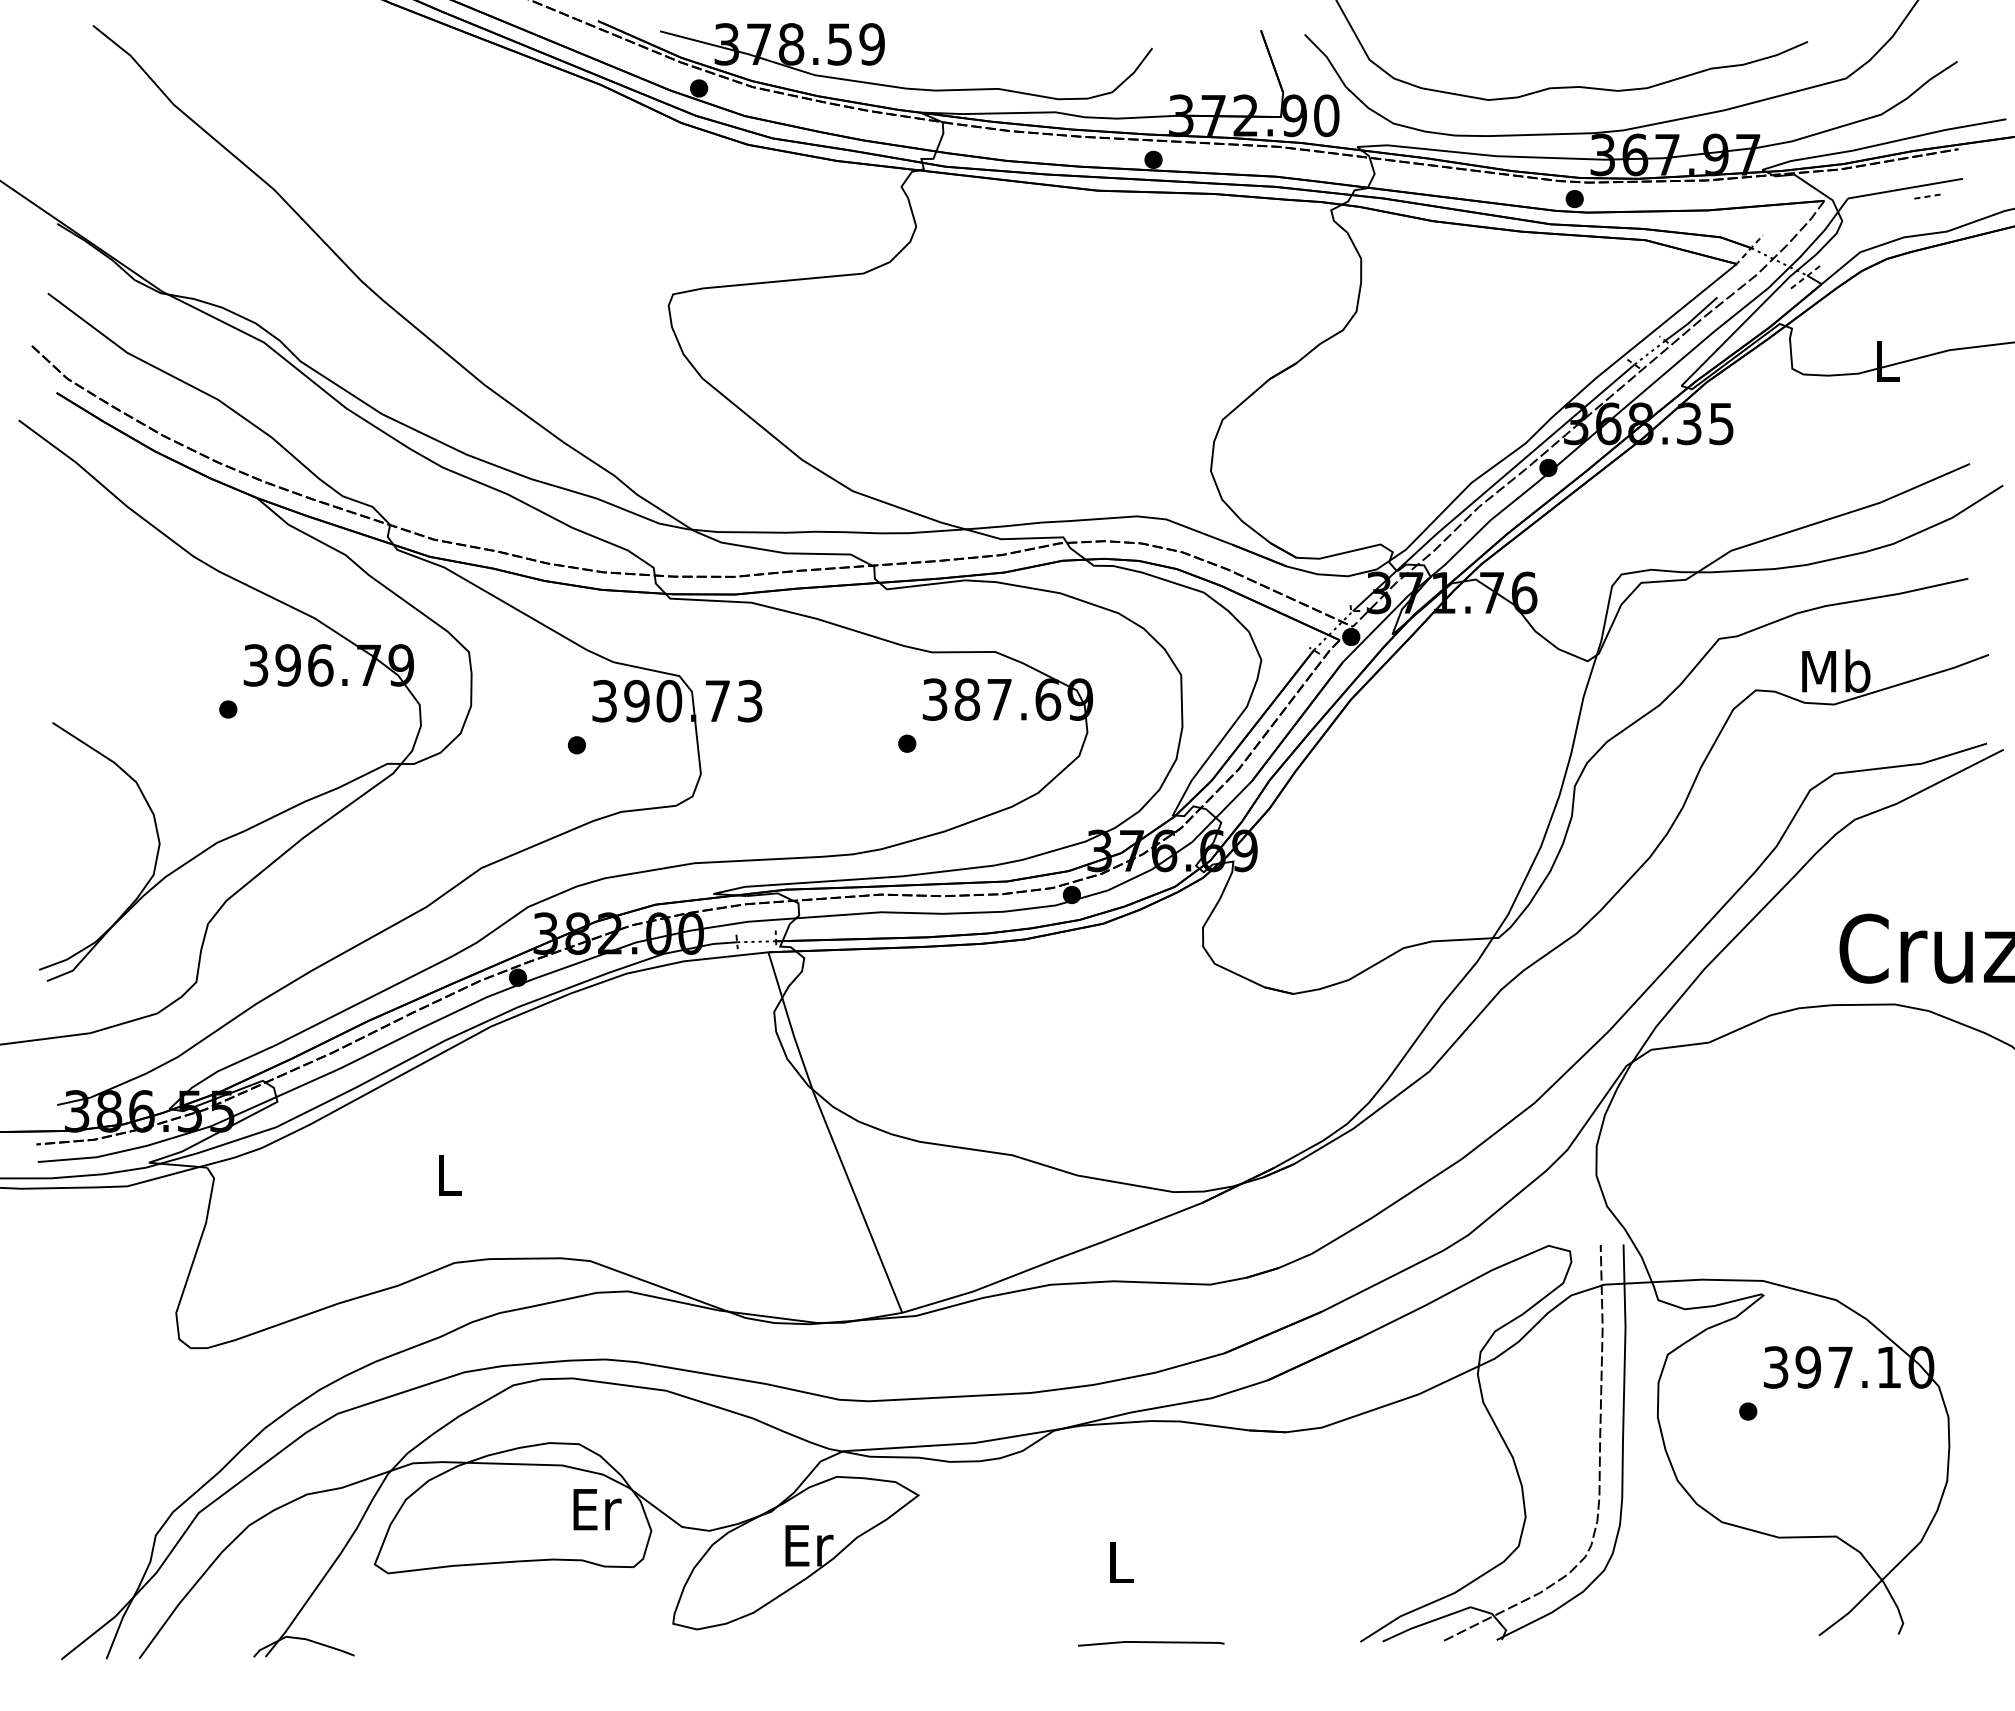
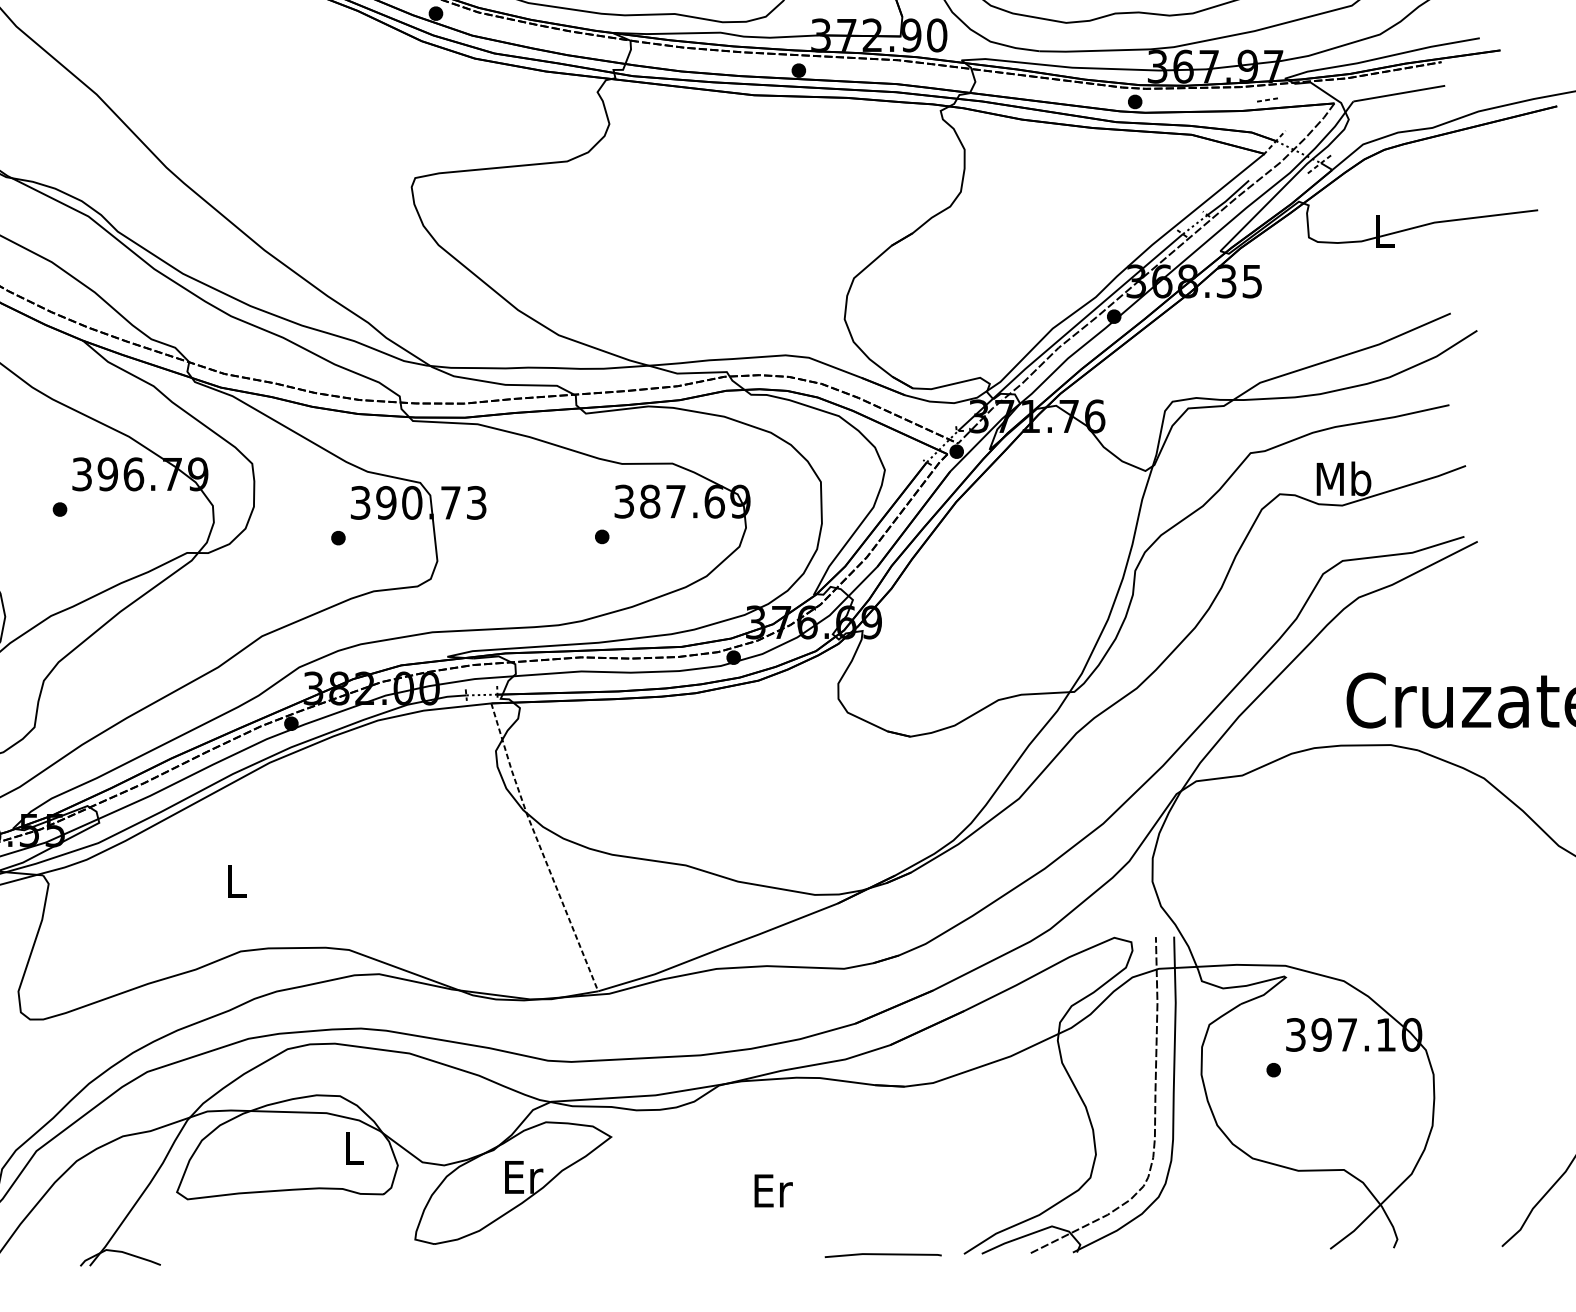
line: (1927, 196) -> (1267, 99), moved
line: (830, 1133) -> (540, 848), solid -> dashed
text: (597, 1509) -> (354, 1148), Er -> L
text: (1122, 1562) -> (774, 1190), L -> Er
line: (1151, 1643) -> (883, 1255), moved

